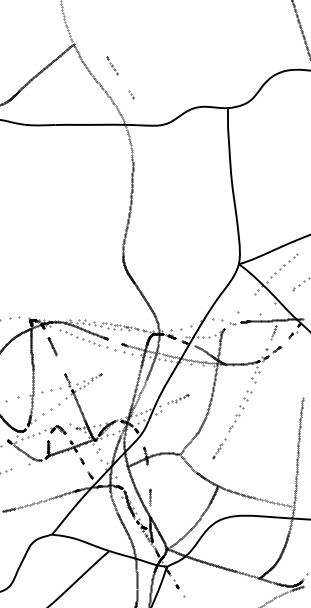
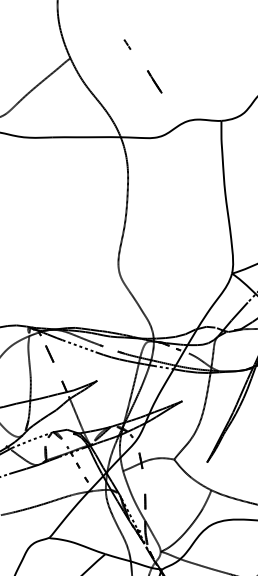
part: (112, 65) -> (153, 79), moved
part: (131, 94) -> (127, 43), moved

